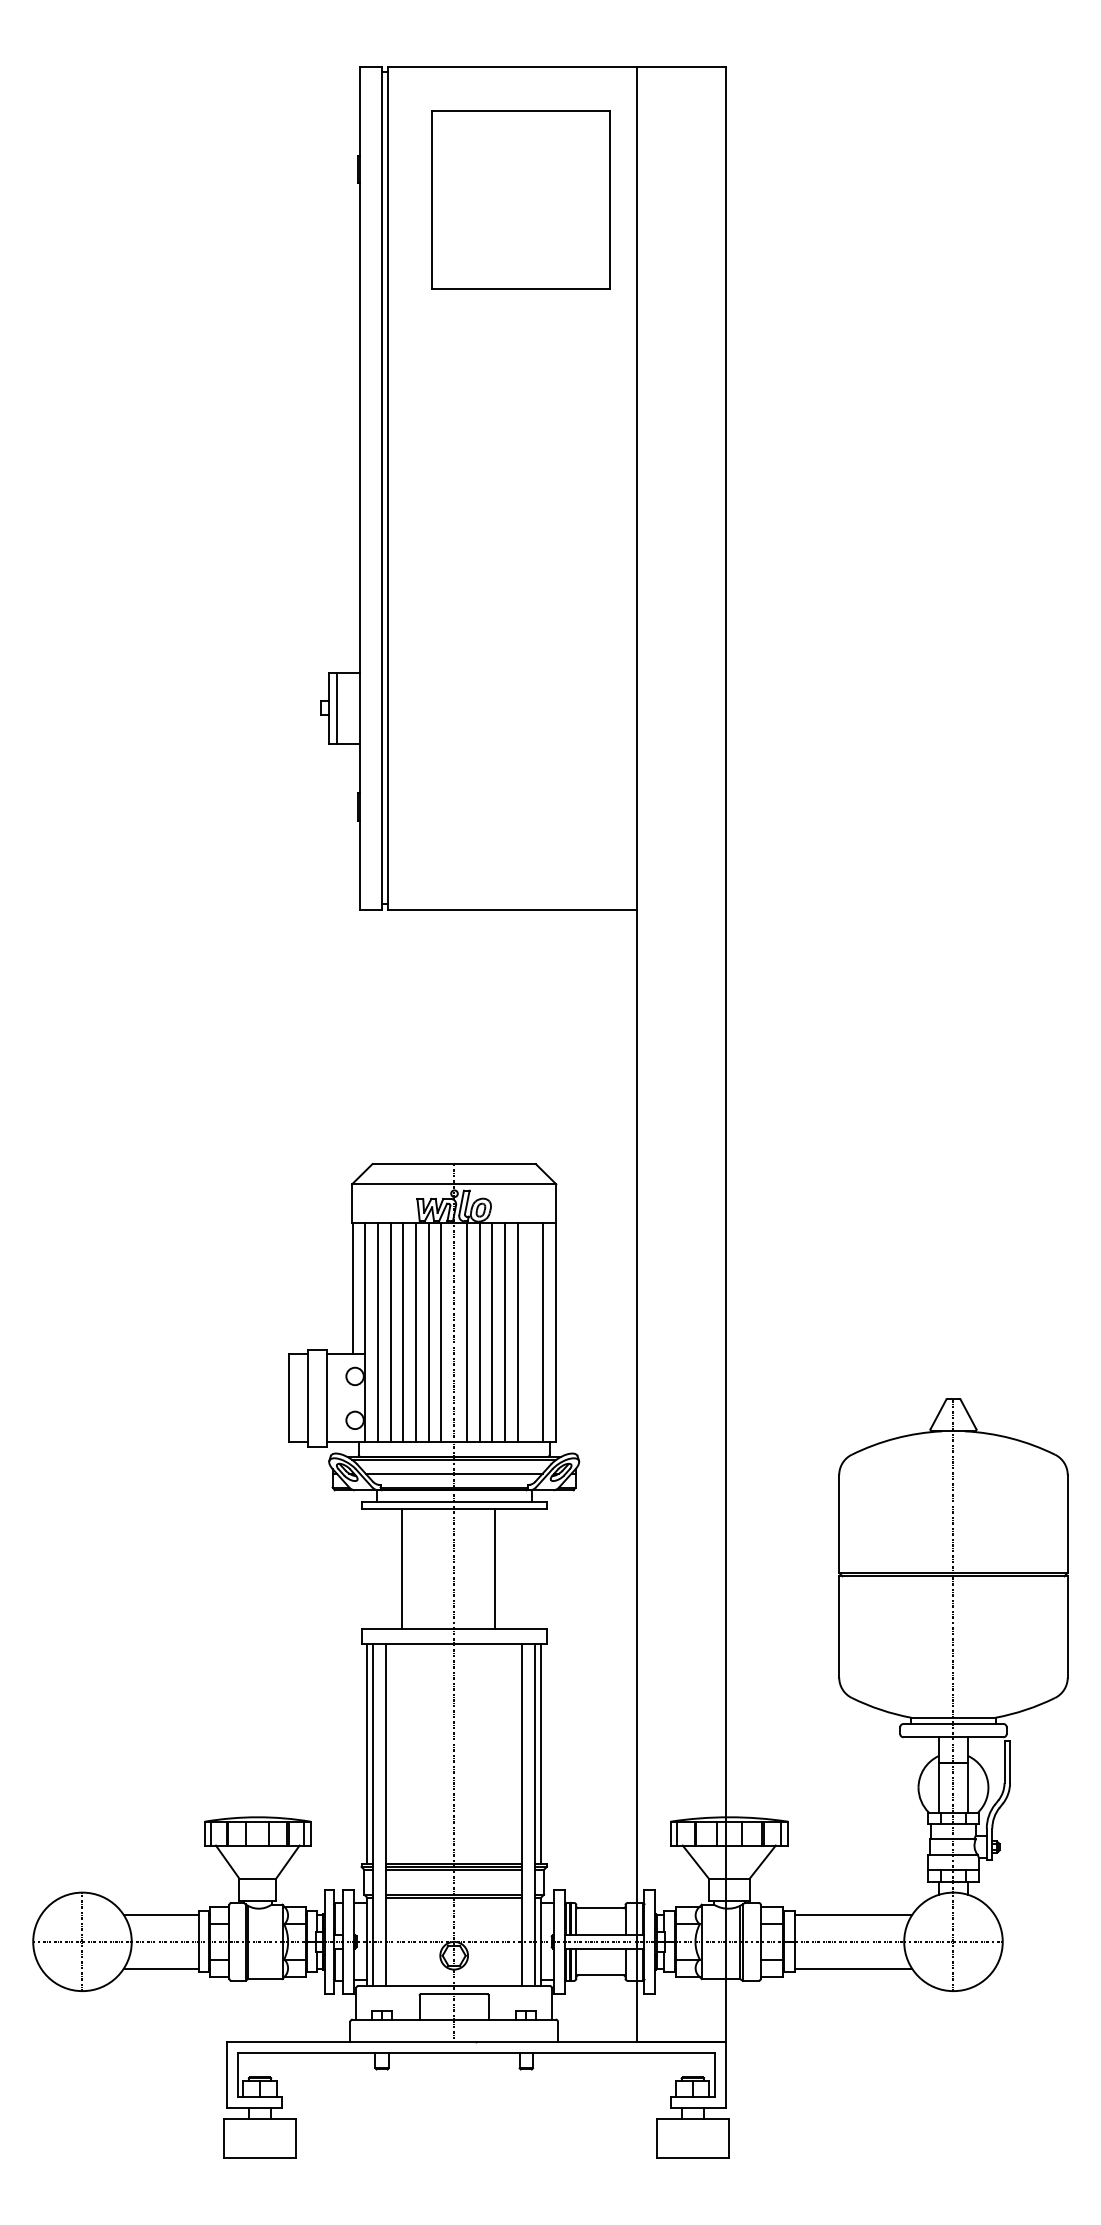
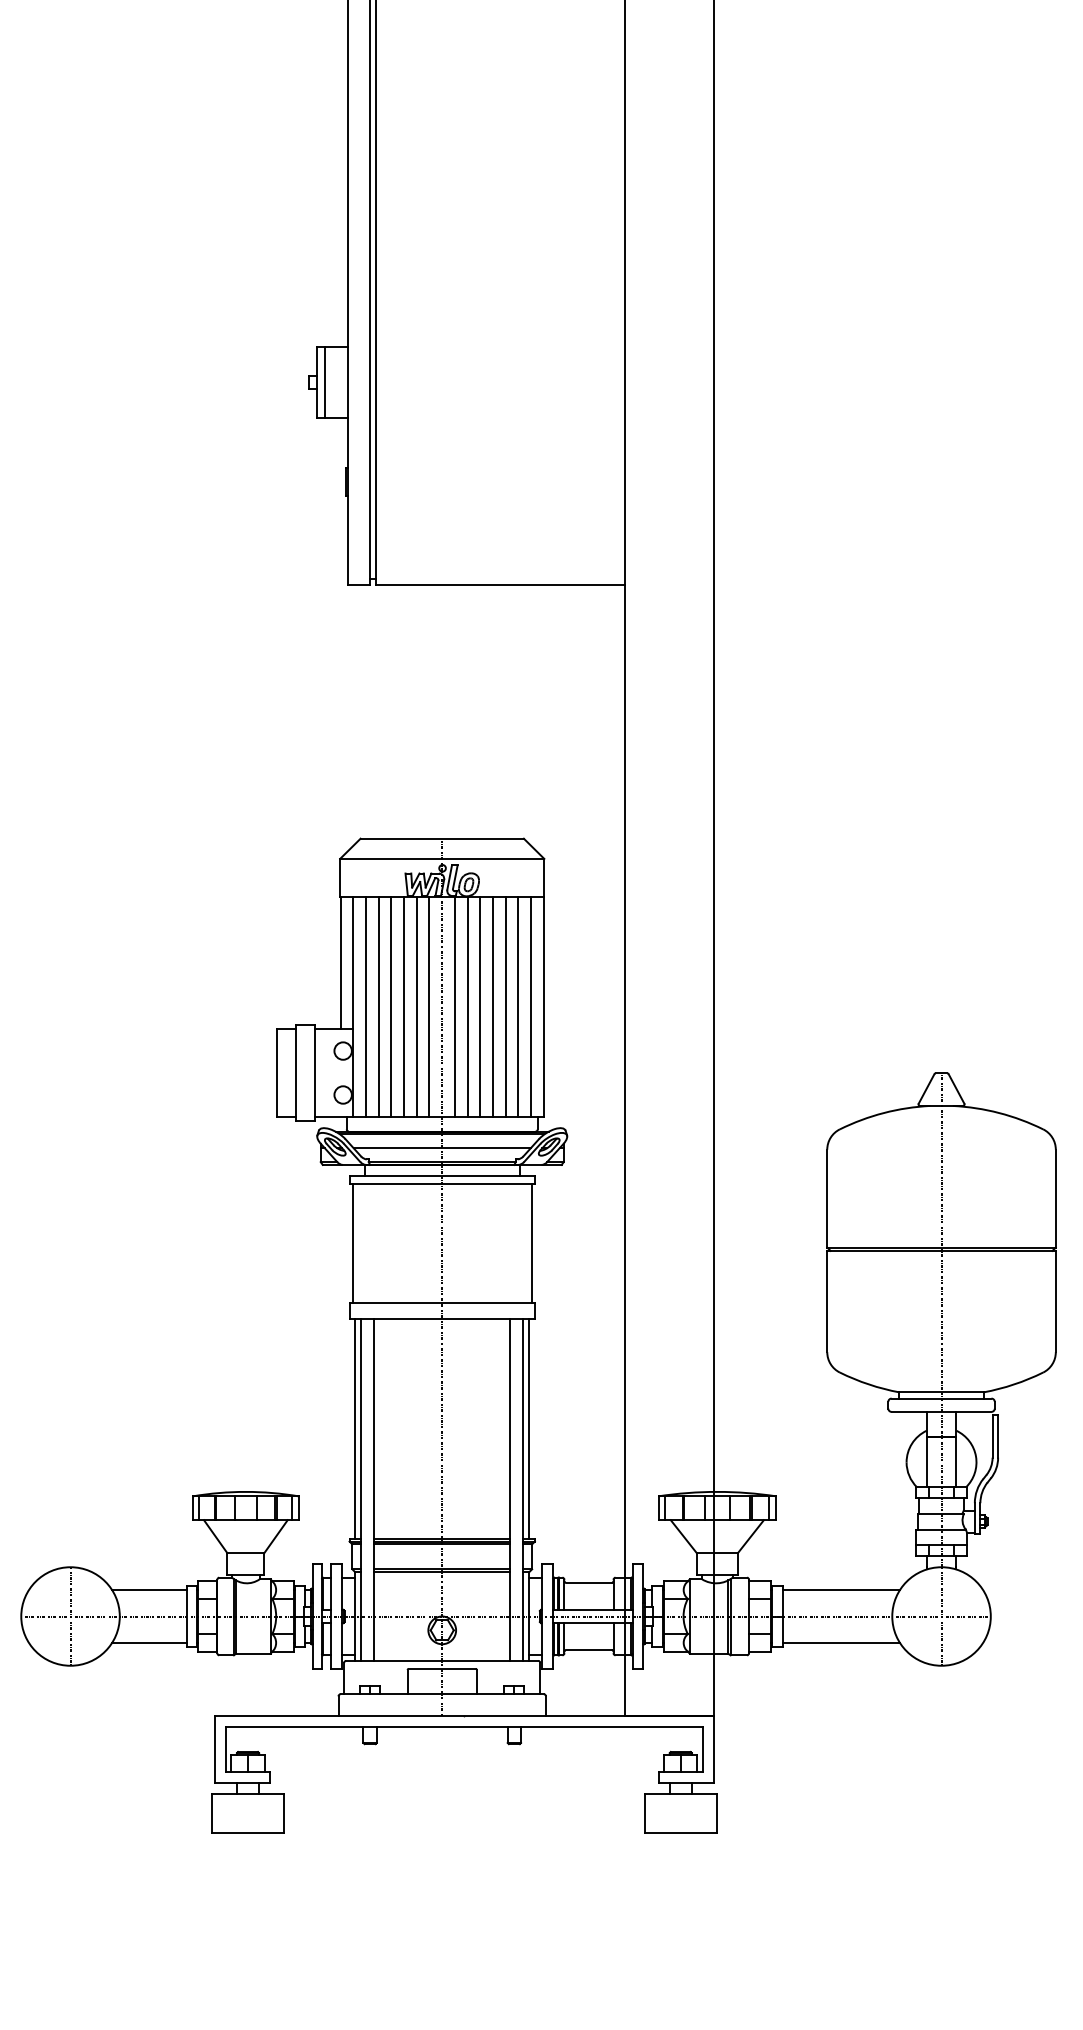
line: (530, 1332) -> (518, 1007), added
line: (401, 1568) -> (352, 1243), moved
line: (494, 1568) -> (531, 1243), moved

